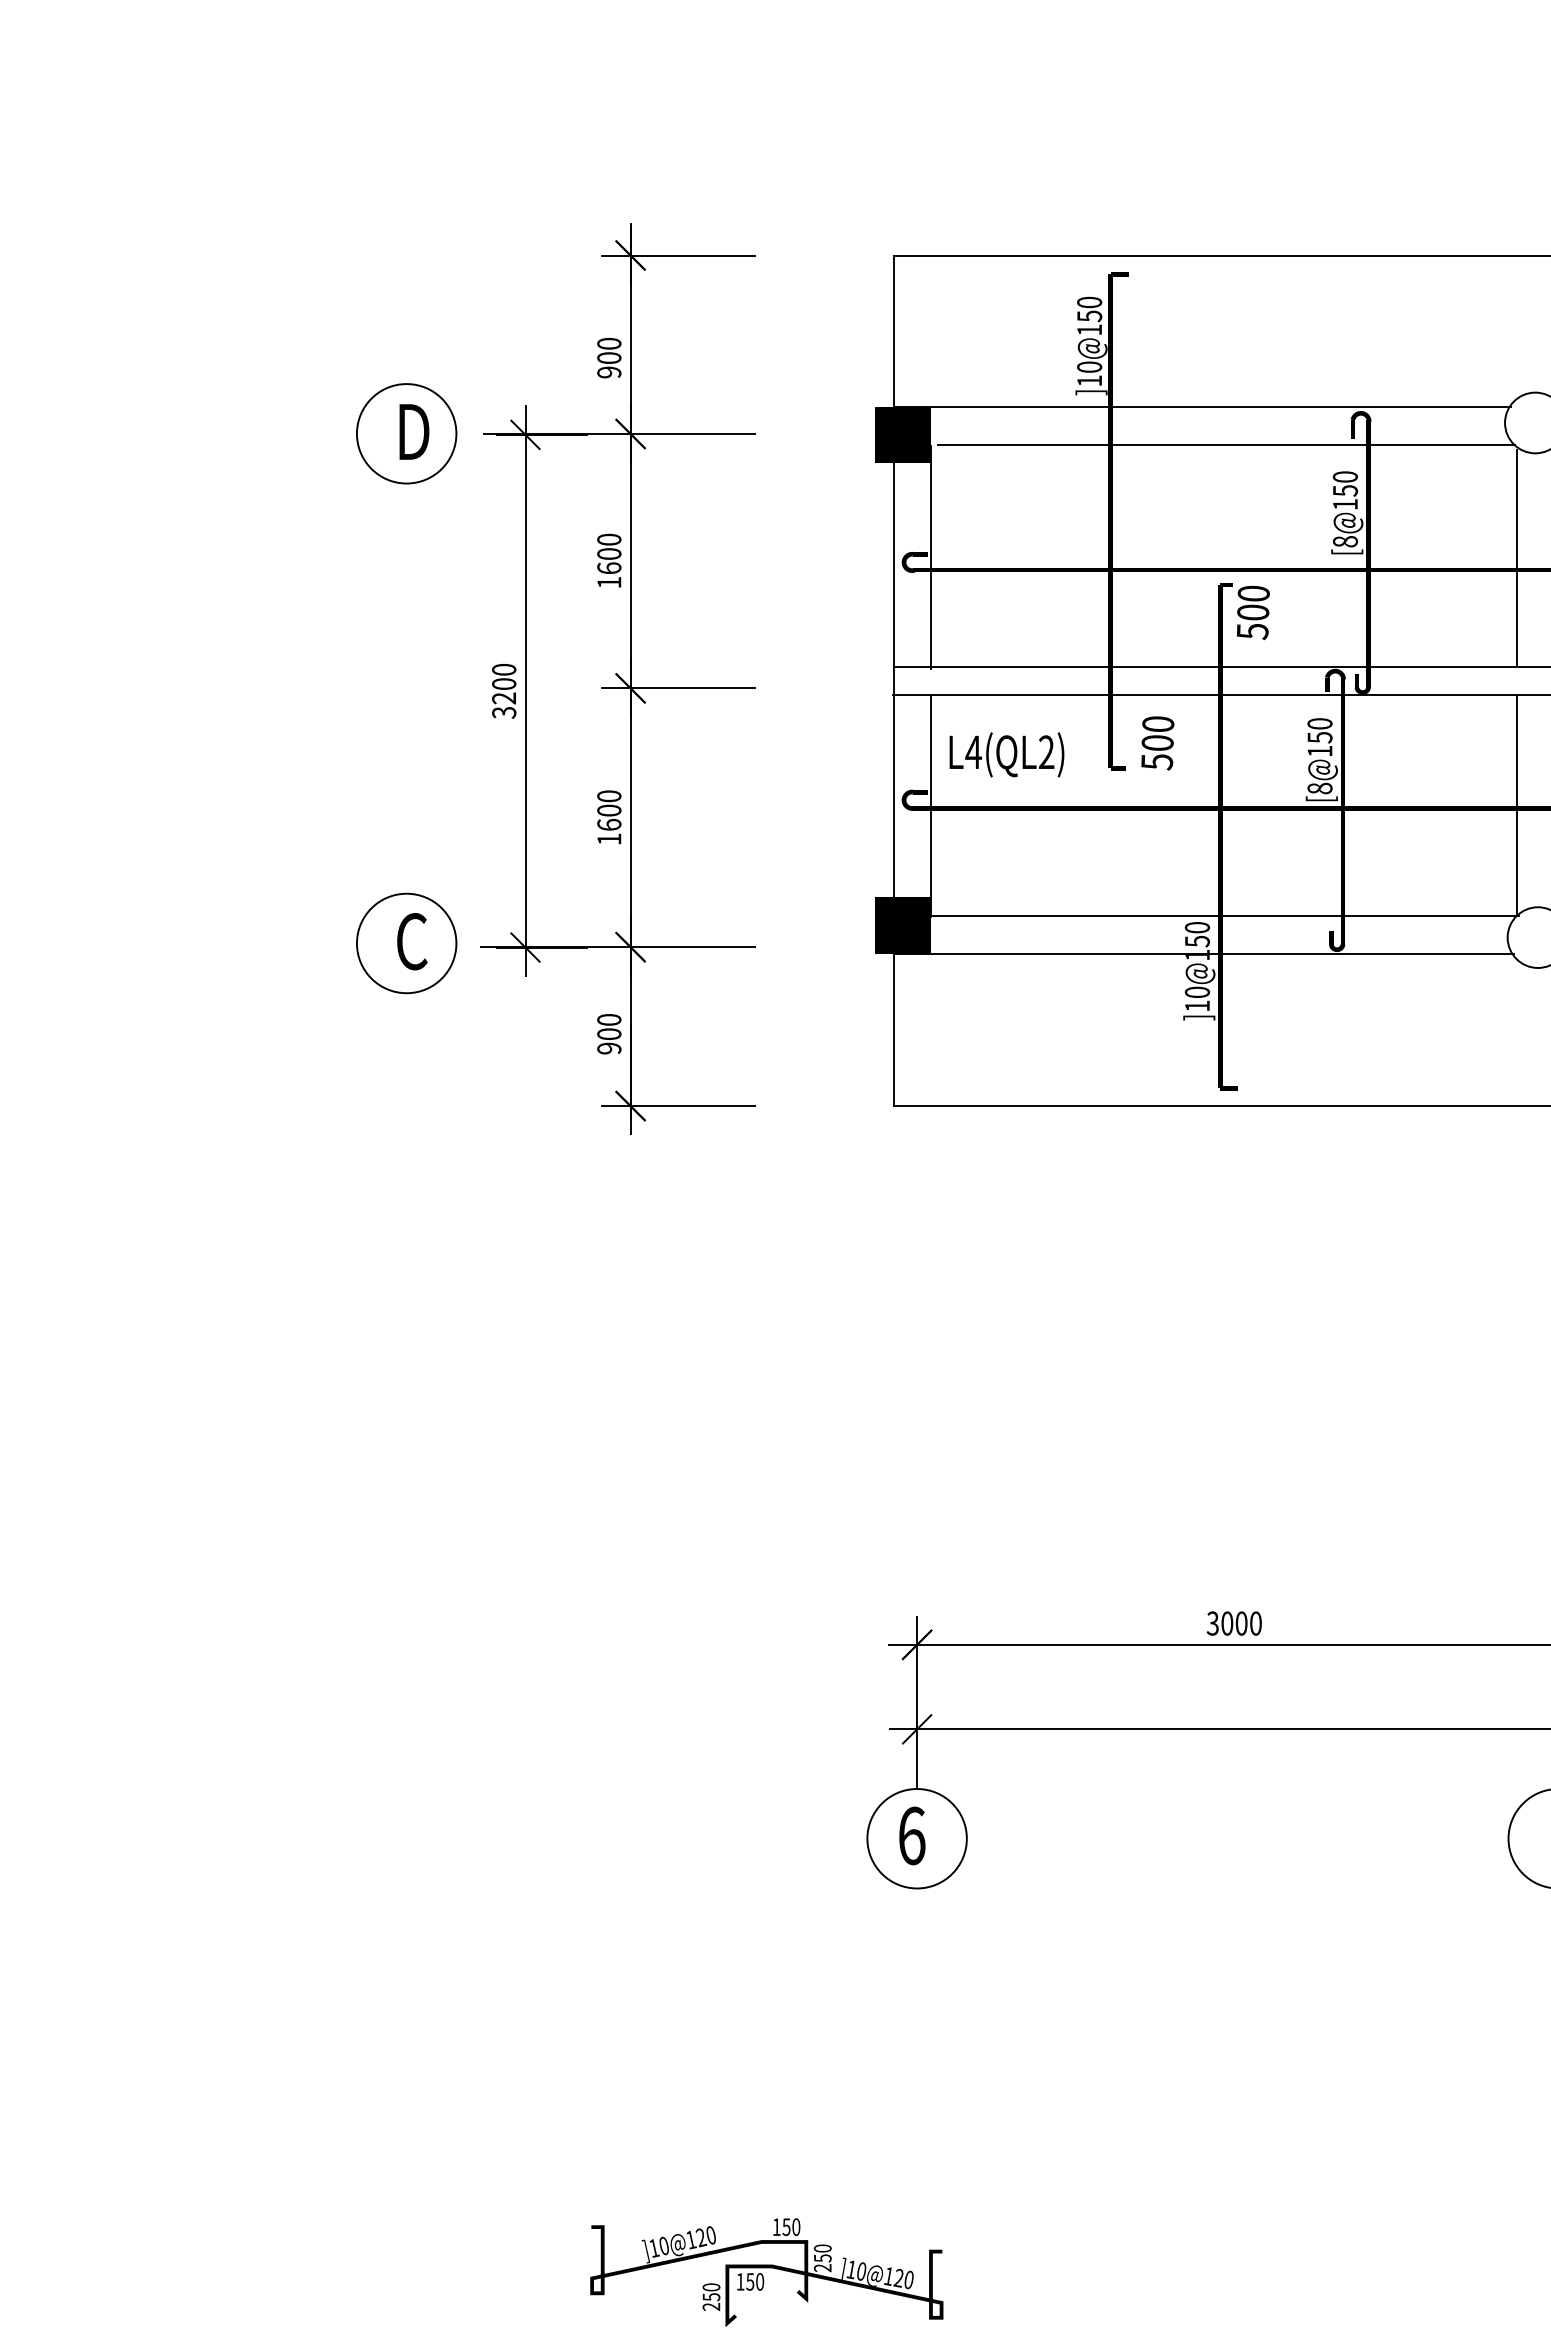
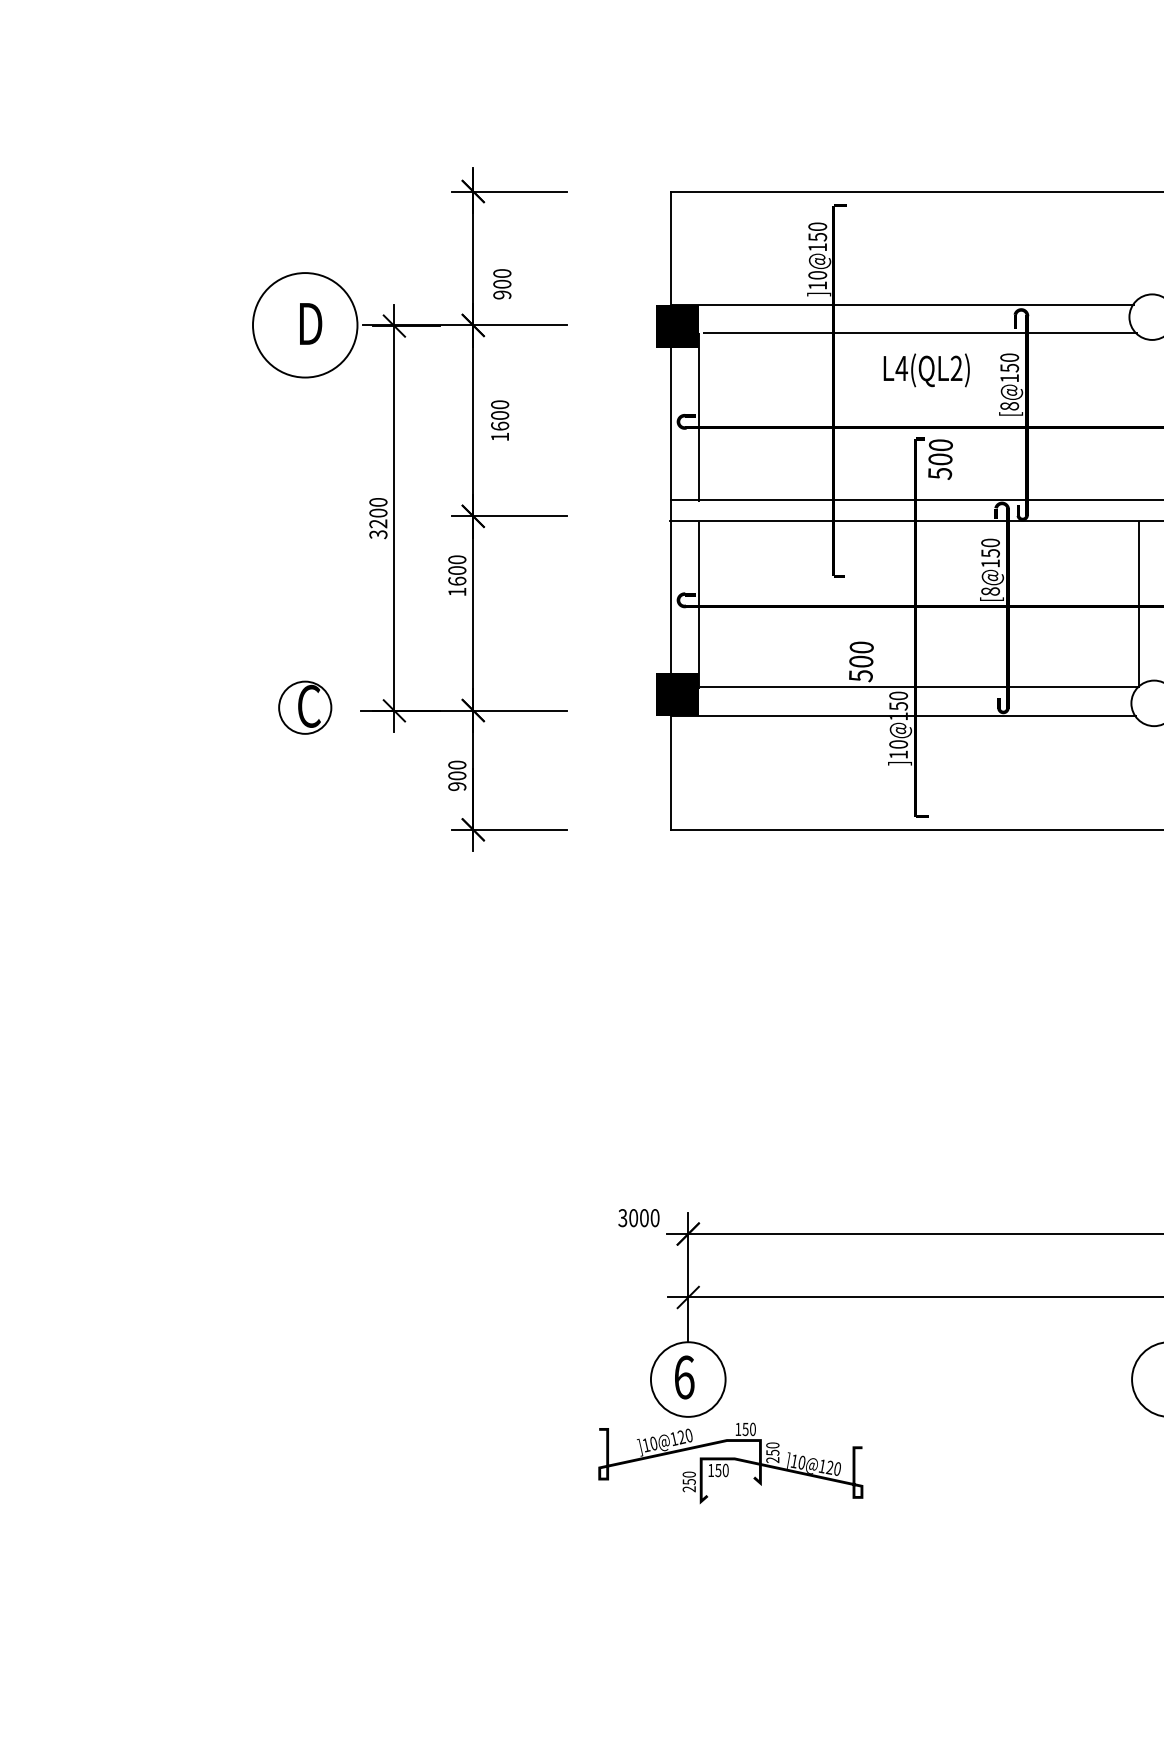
text: (609, 358) -> (502, 284), moved
circle: (406, 433) -> (305, 325), size x1.4
line: (1517, 557) -> (1138, 418), removed
text: (609, 560) -> (500, 420), moved
text: (1157, 743) -> (861, 662), moved
text: (1006, 754) -> (926, 370), moved
text: (609, 817) -> (457, 575), moved
circle: (406, 943) -> (305, 707), size x0.7
text: (1233, 1623) -> (638, 1218), moved
text: (766, 2272) -> (730, 1463), moved

